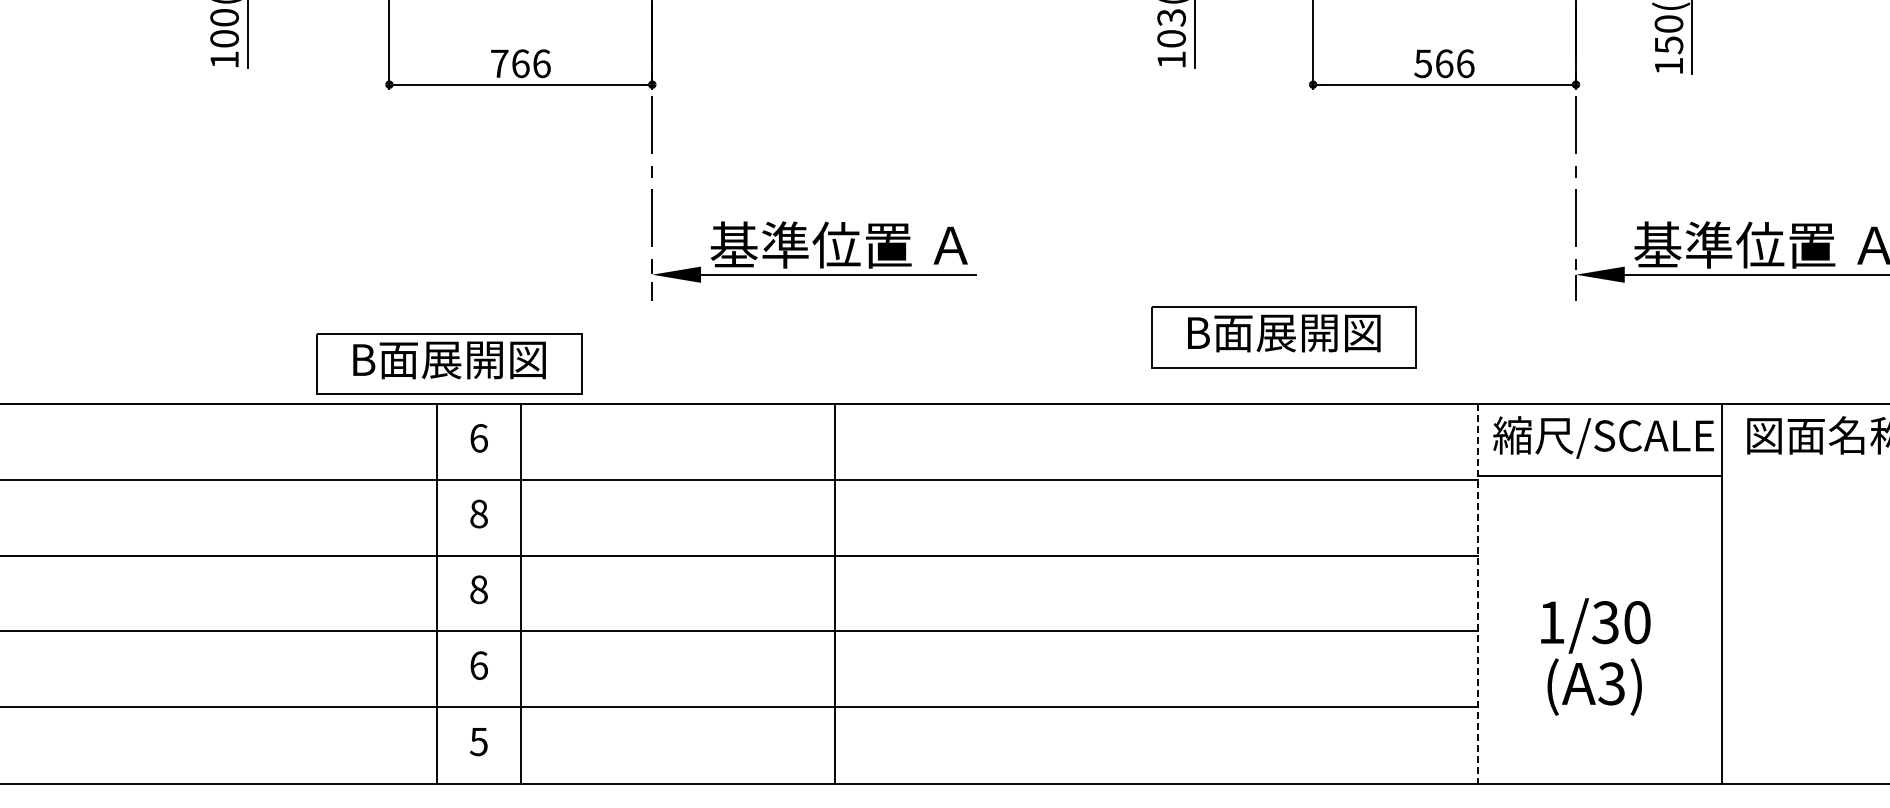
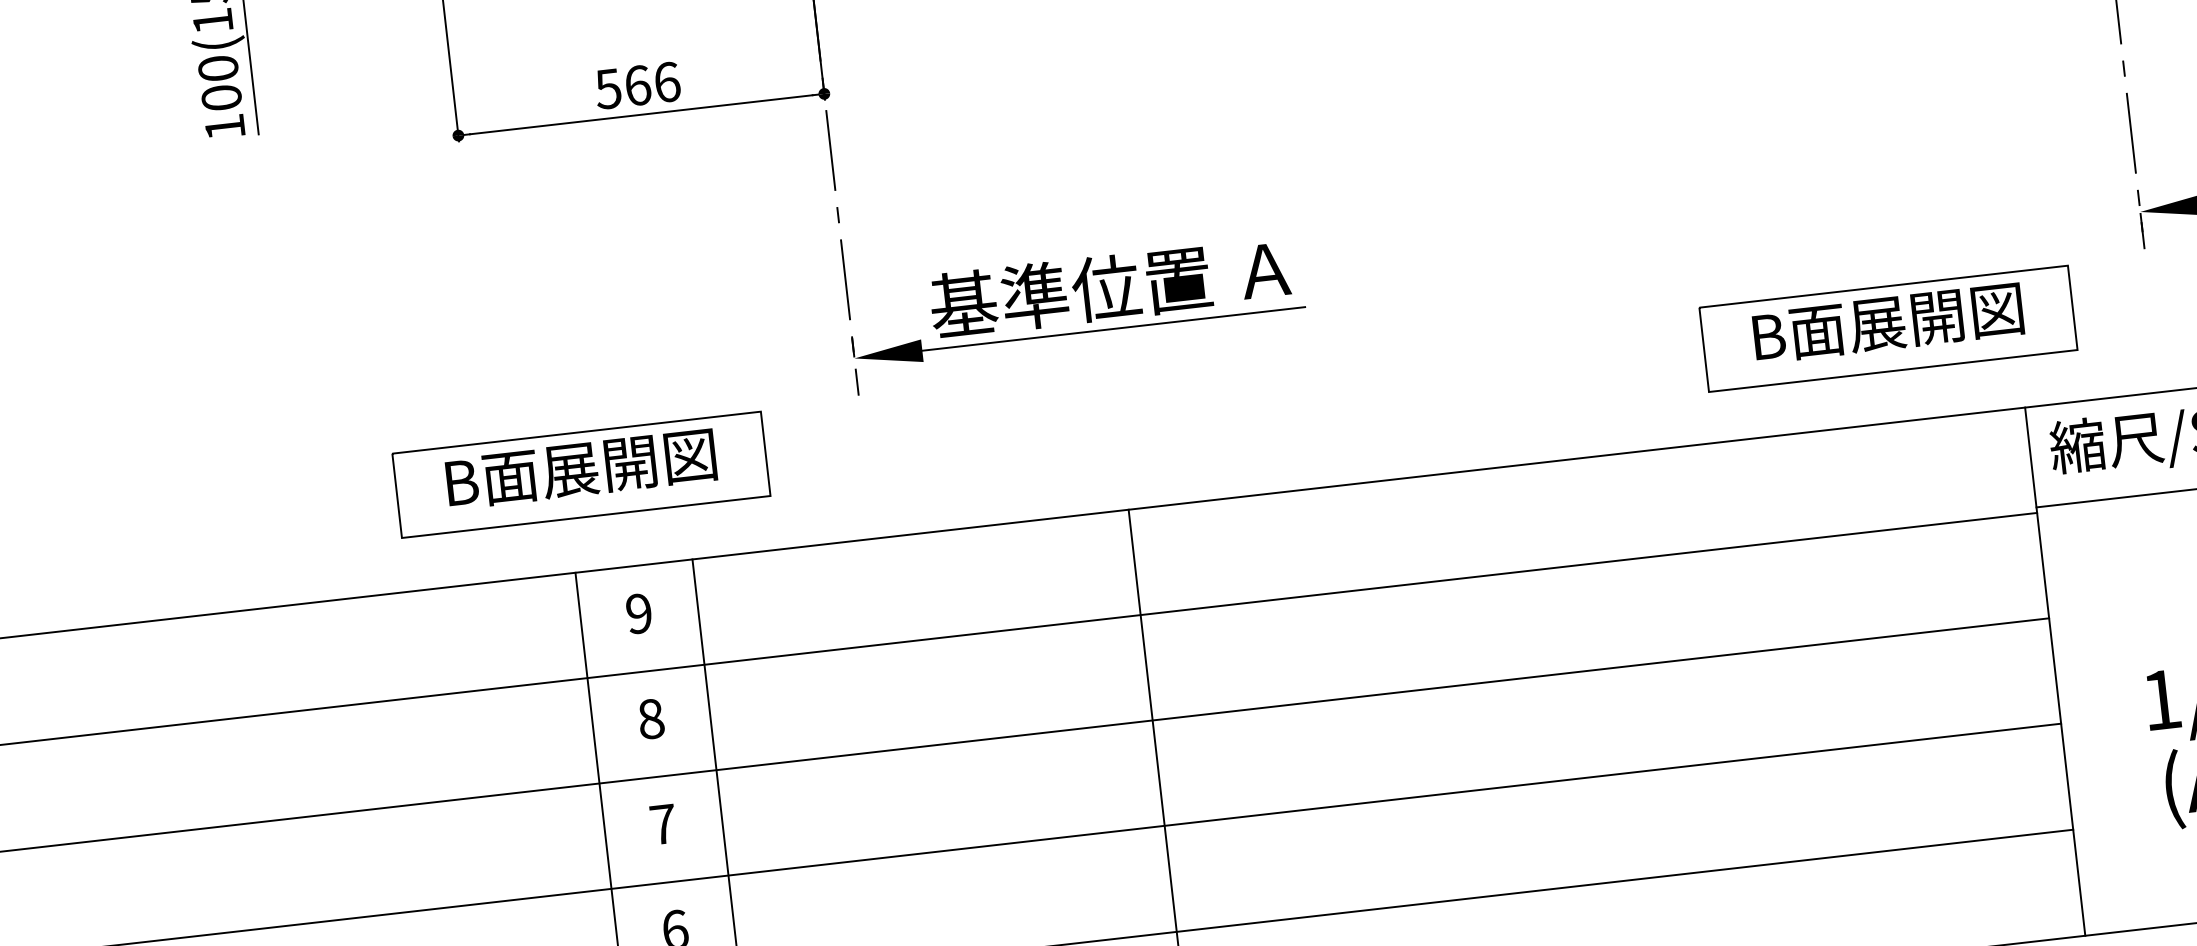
text: (499, 63) -> (608, 88), 766 -> 566
part: (1283, 337) -> (1887, 329), moved
part: (449, 363) -> (581, 473), moved
text: (478, 438) -> (638, 614), 6 -> 9
text: (478, 589) -> (662, 824), 8 -> 7
line: (1478, 593) -> (2055, 671), dashed -> solid

